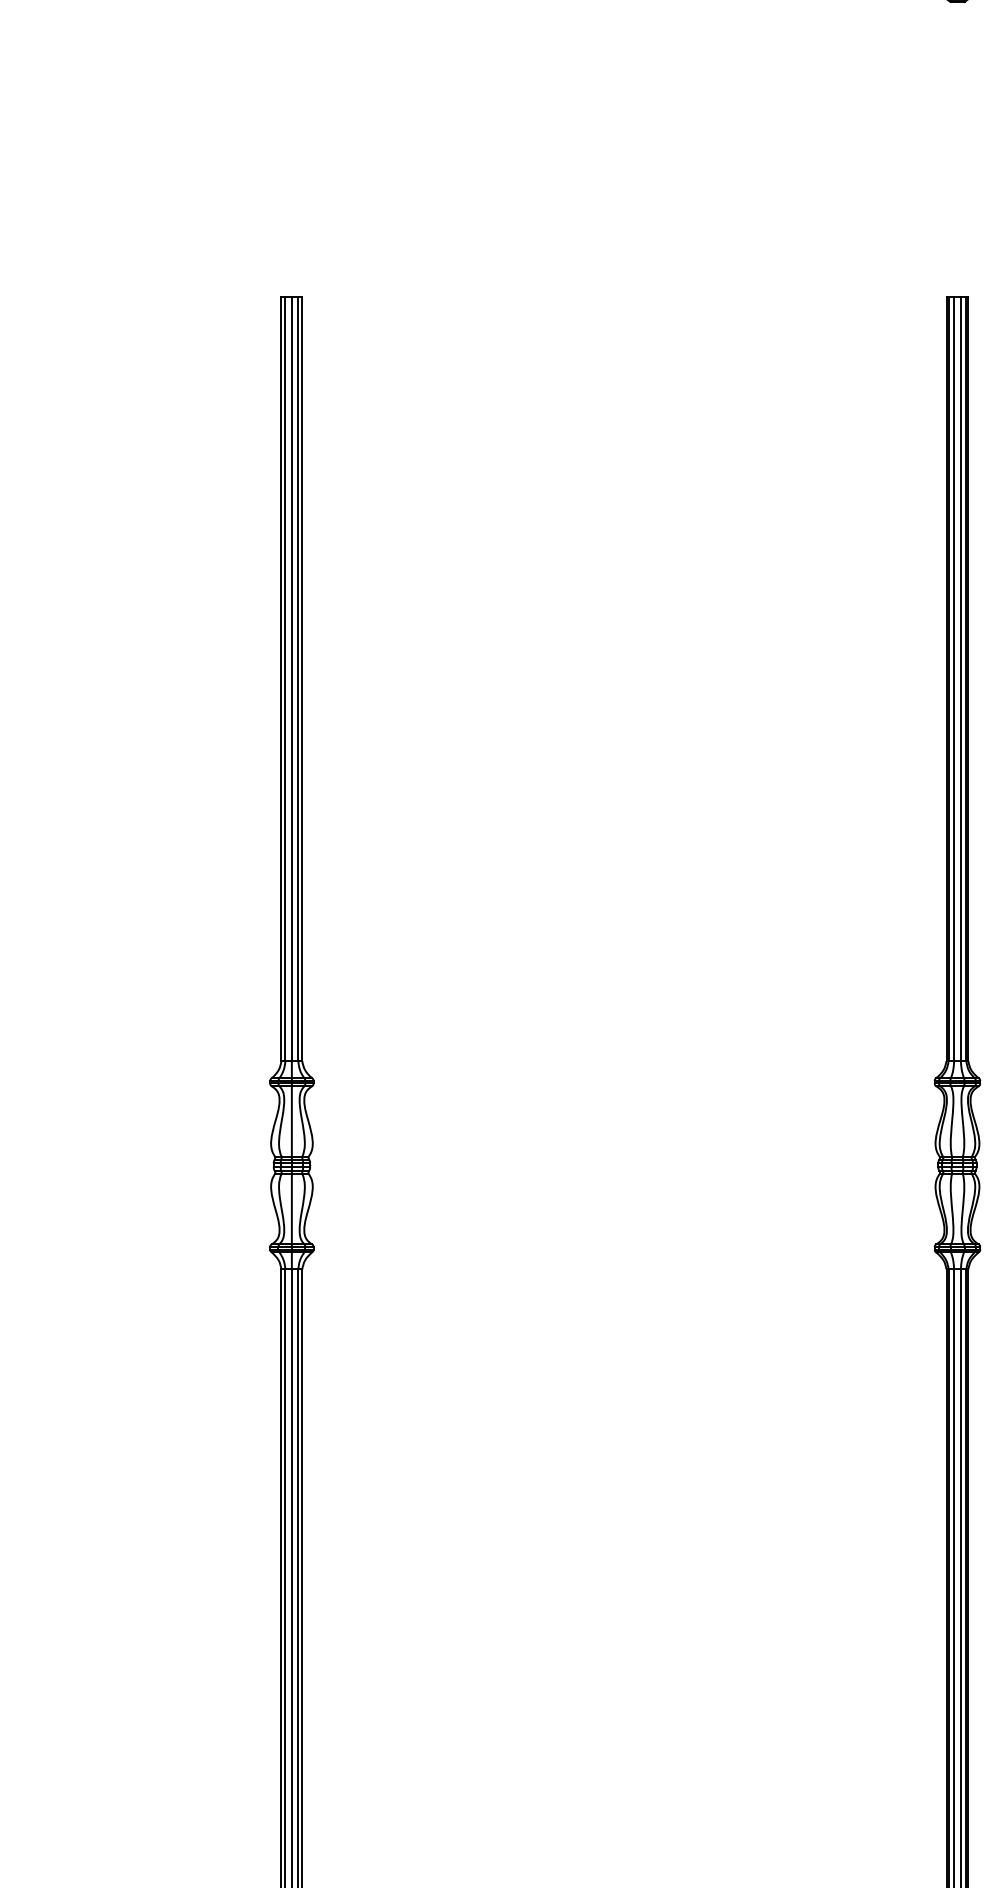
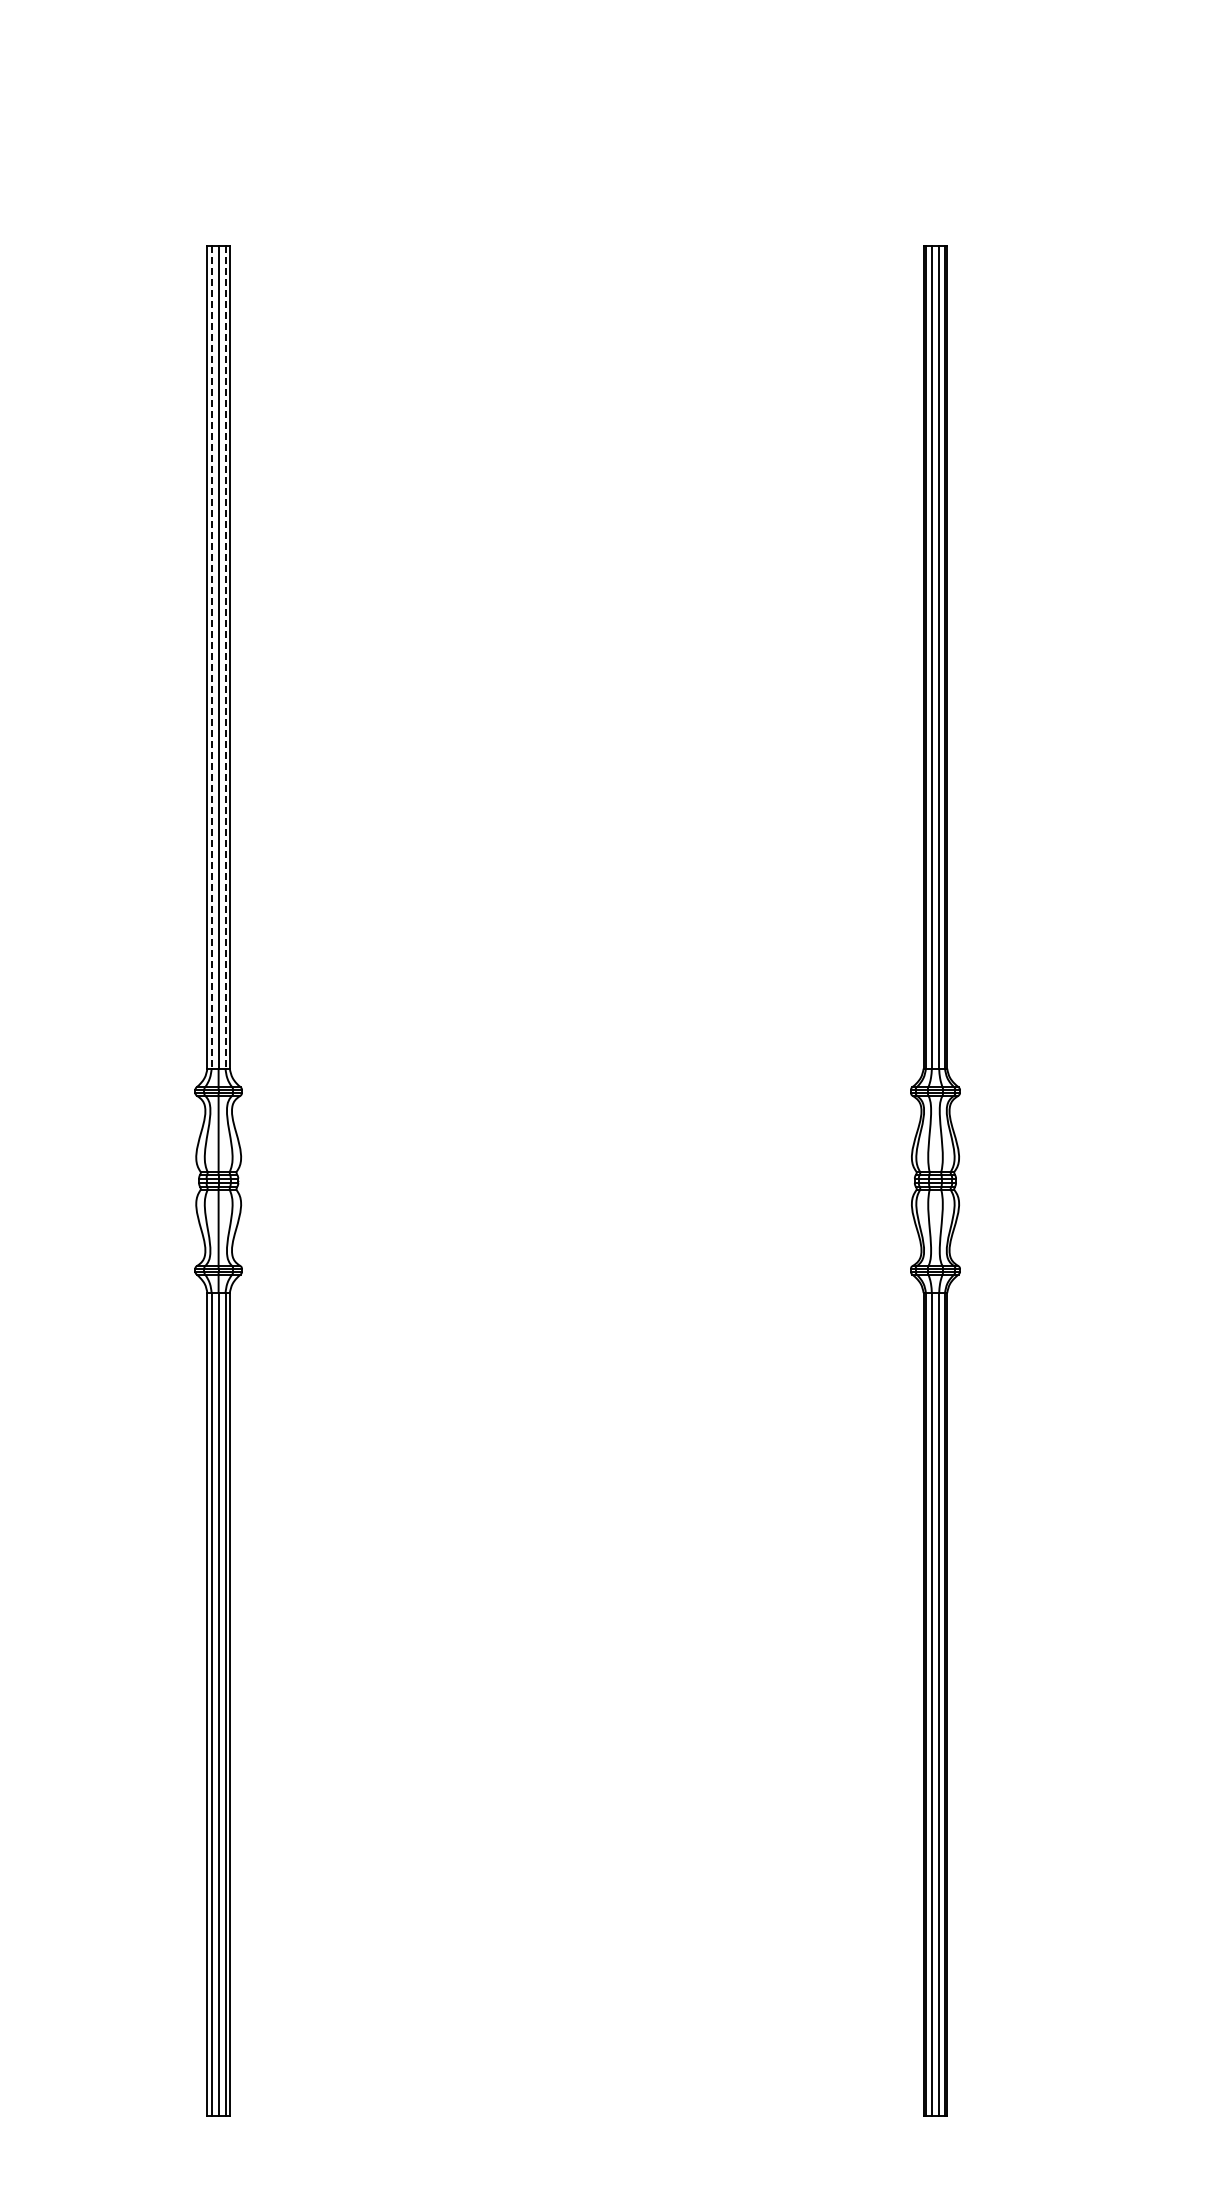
line: (285, 679) -> (211, 657), solid -> dashed
line: (298, 679) -> (225, 657), solid -> dashed

